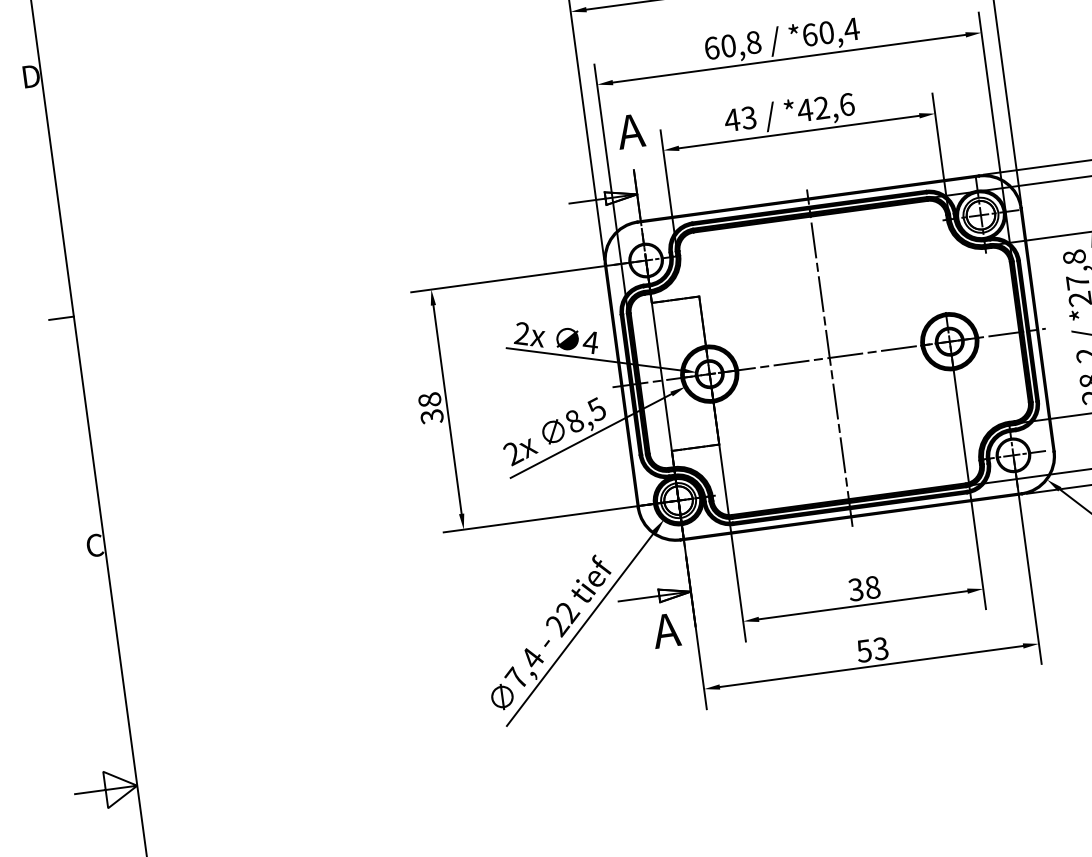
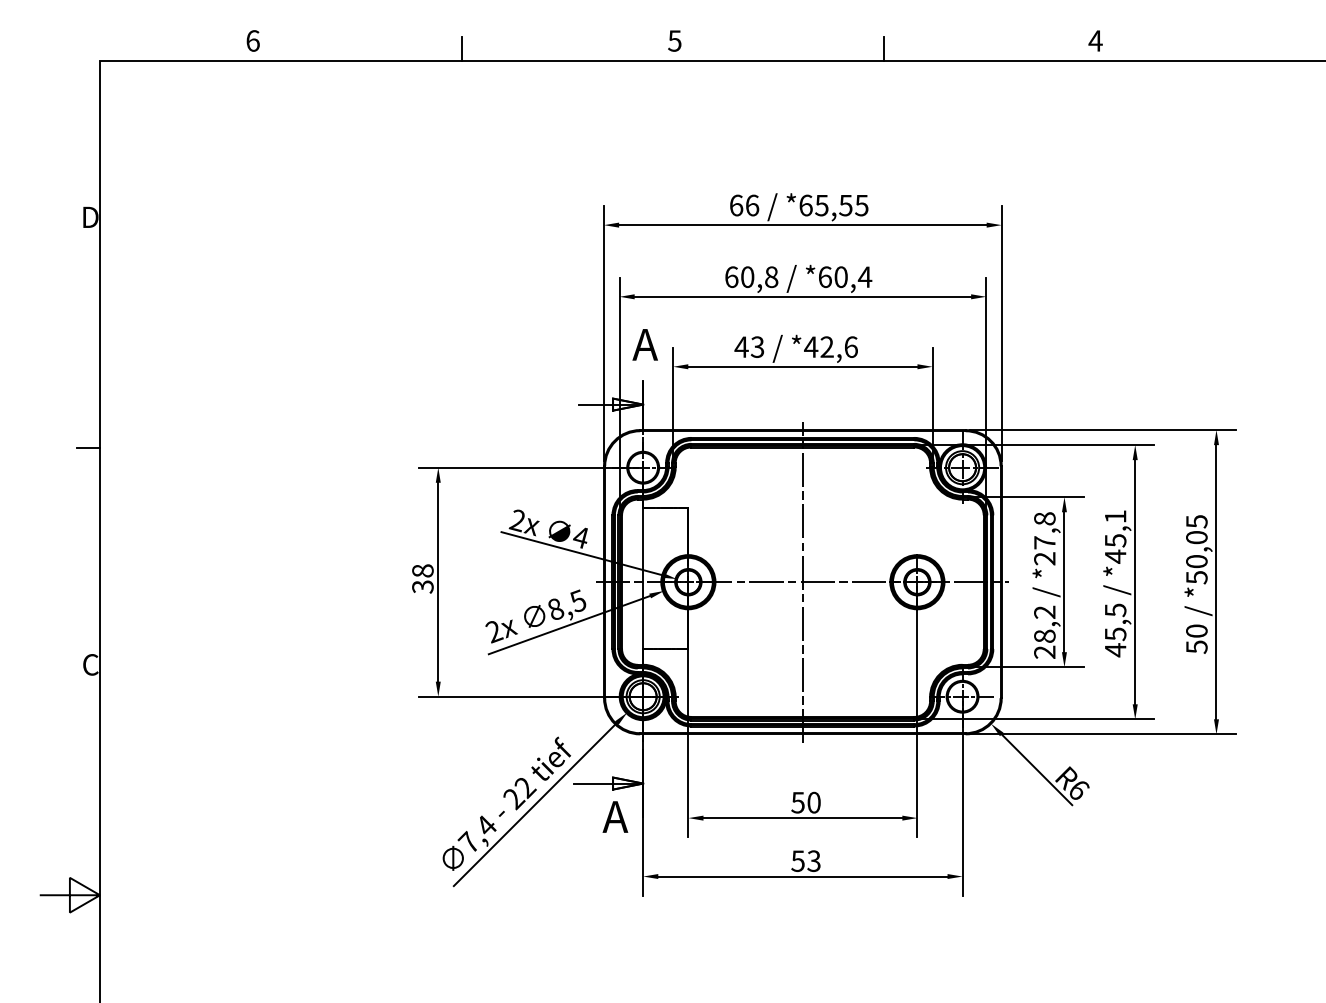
text: (864, 588) -> (806, 802), 38 -> 50

